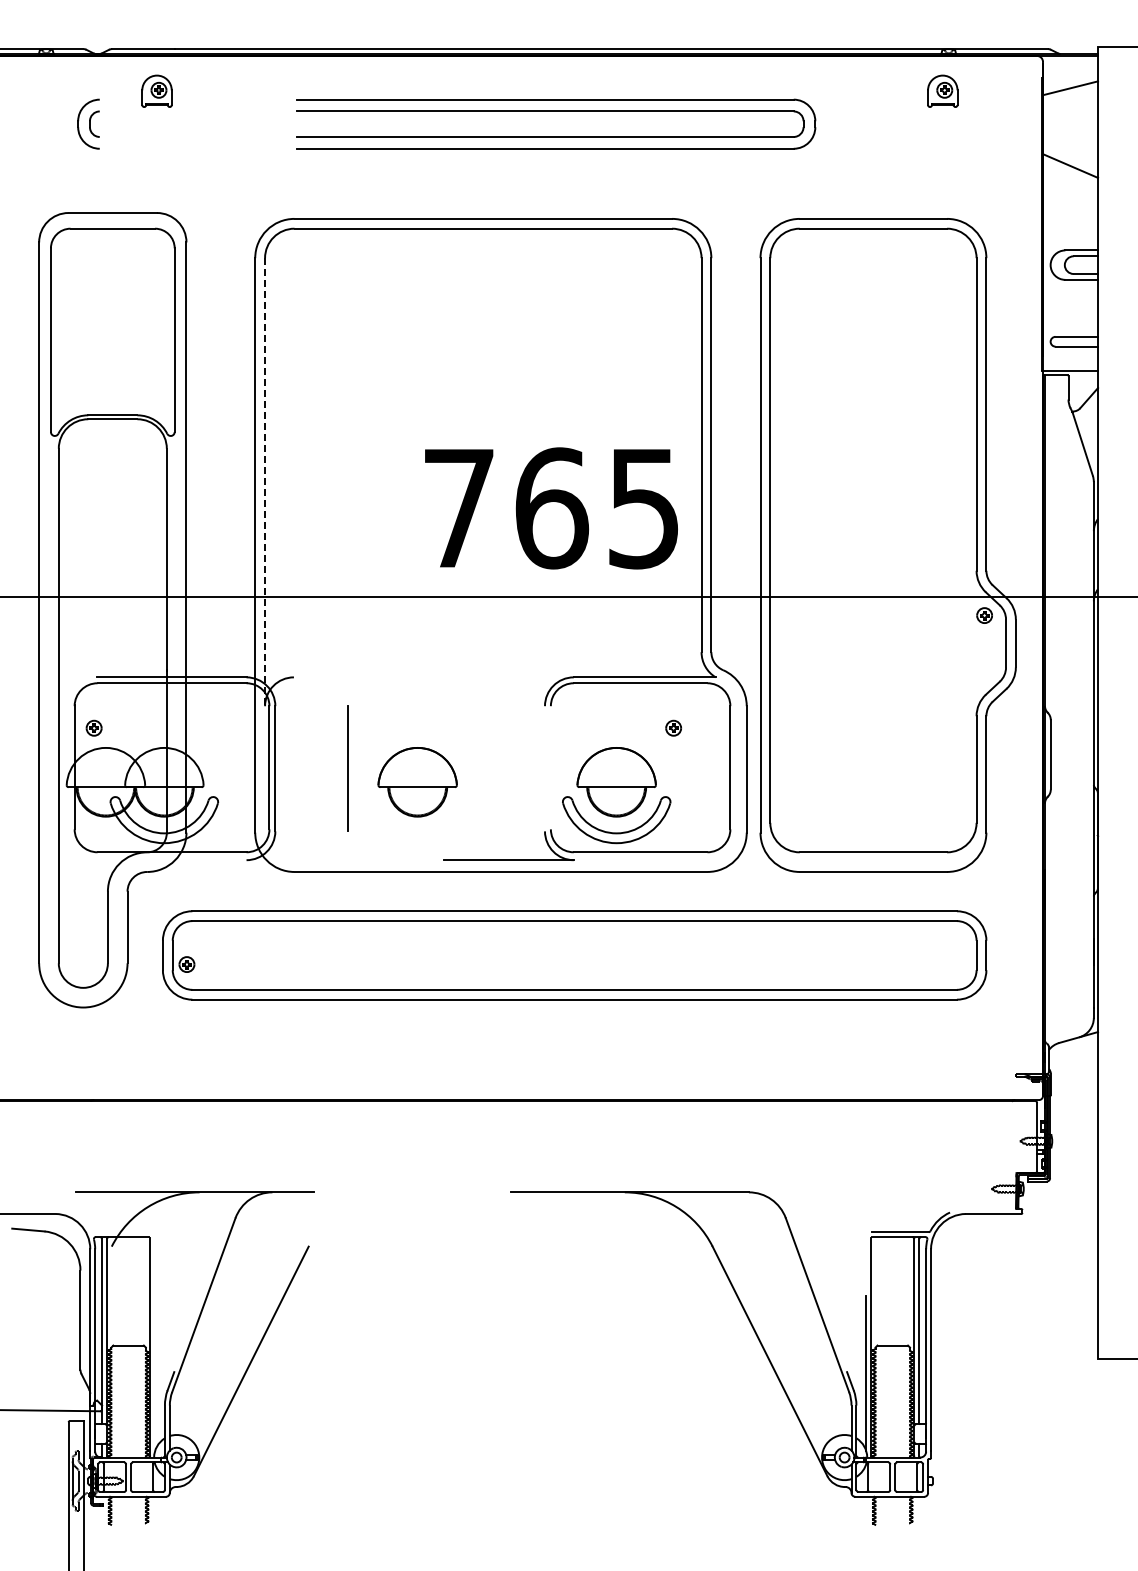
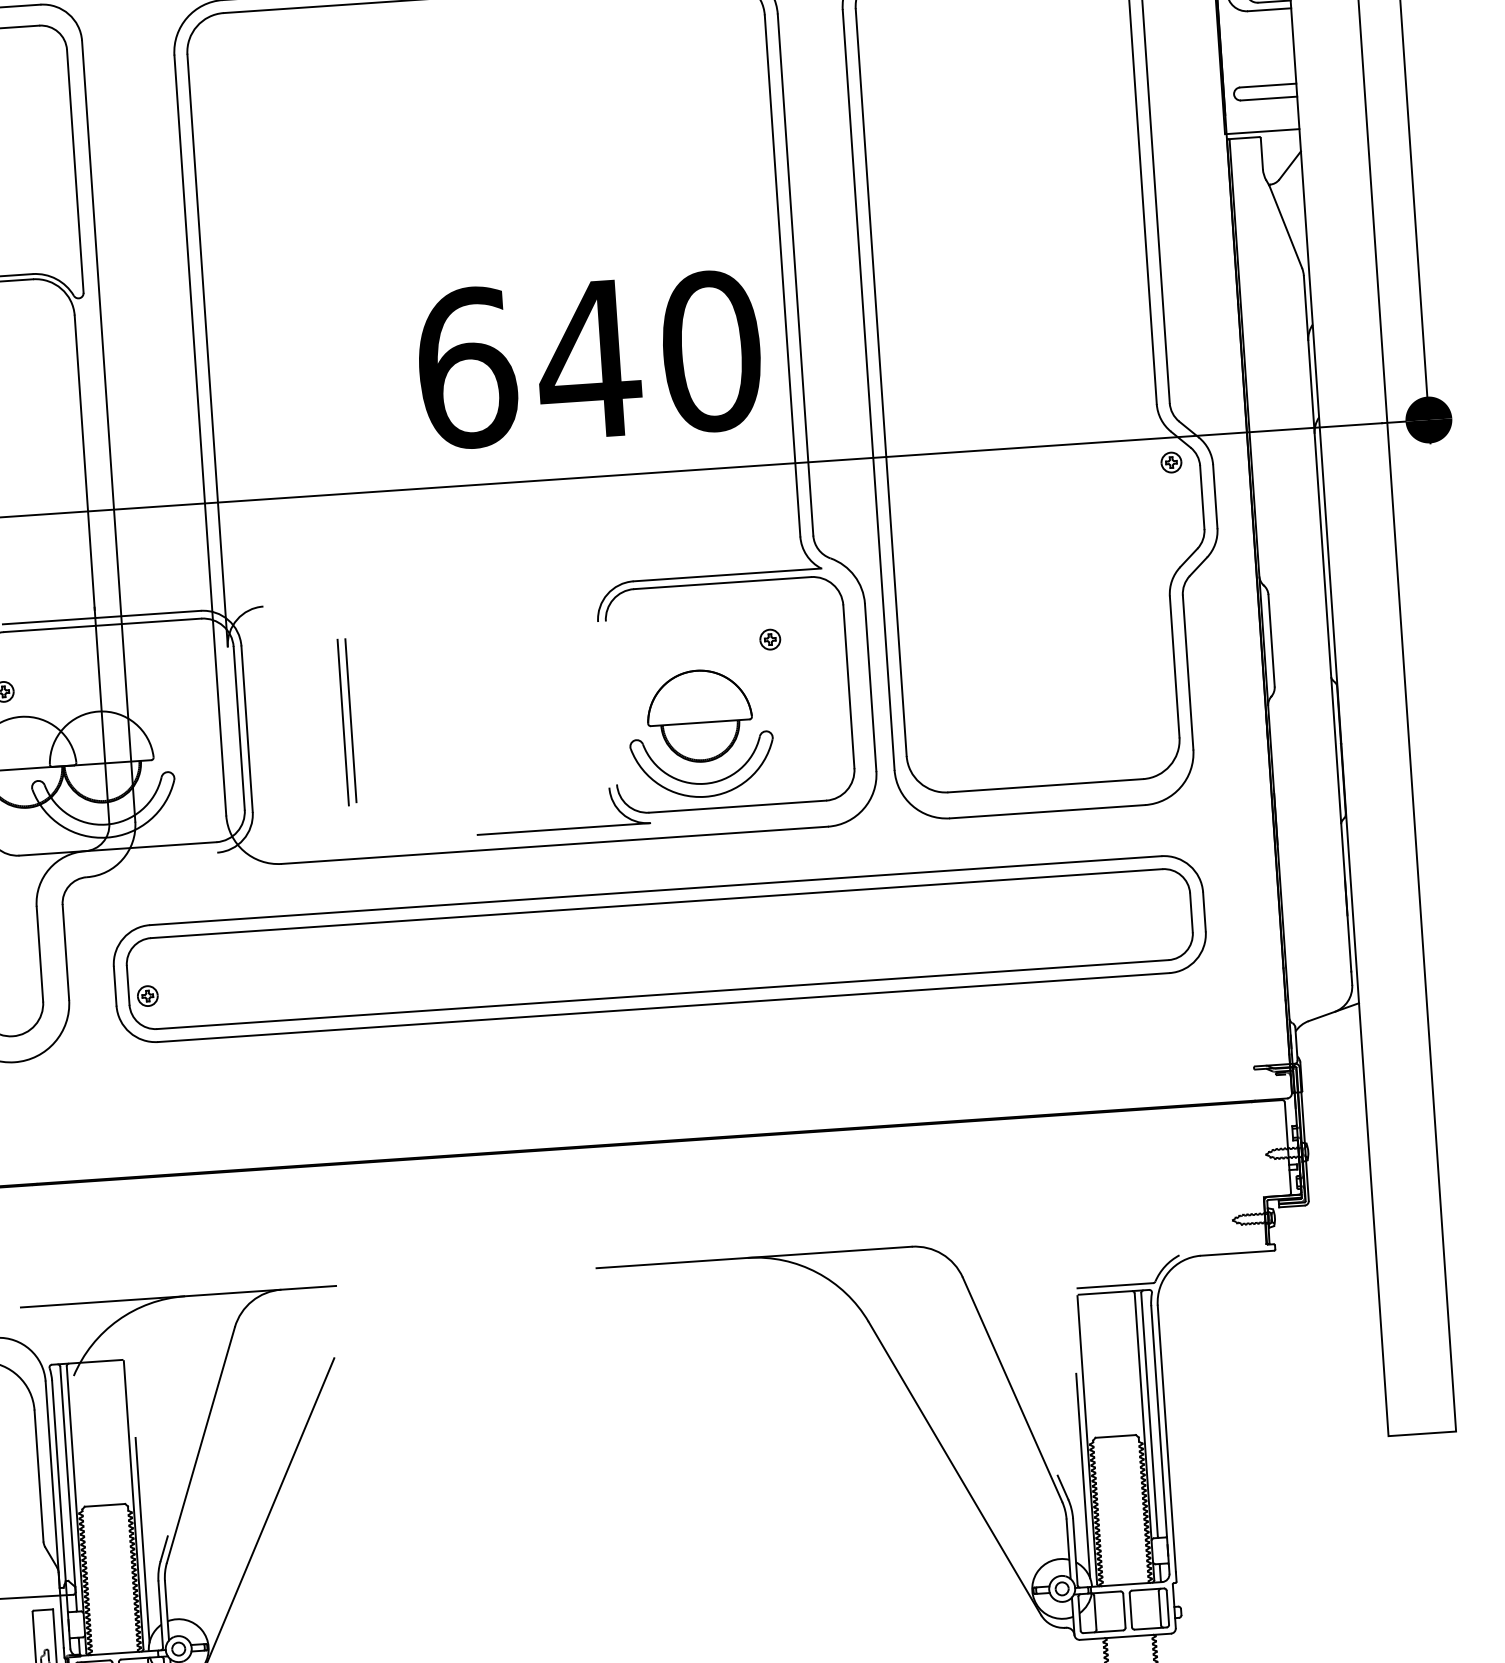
line: (265, 481) -> (208, 350), dashed -> solid
text: (551, 508) -> (588, 359), 765 -> 640
line: (353, 767) -> (350, 720), added
part: (417, 782) -> (436, 734), removed
line: (155, 1373) -> (143, 1539), added

